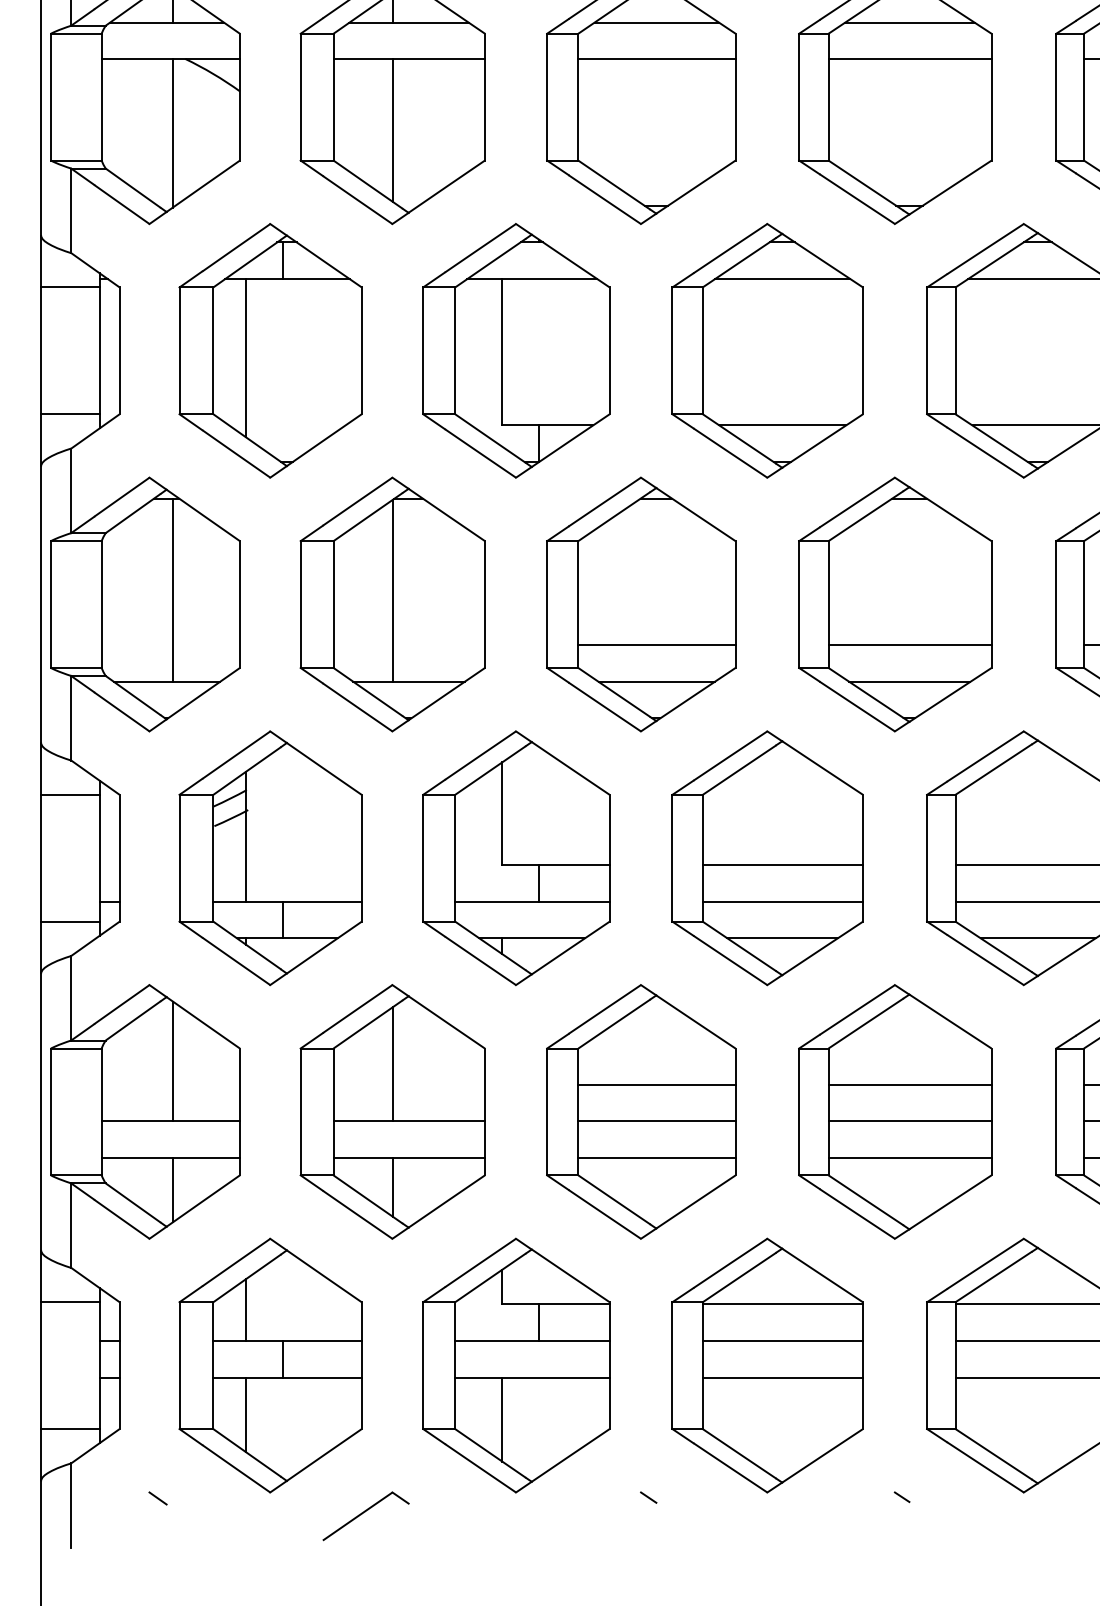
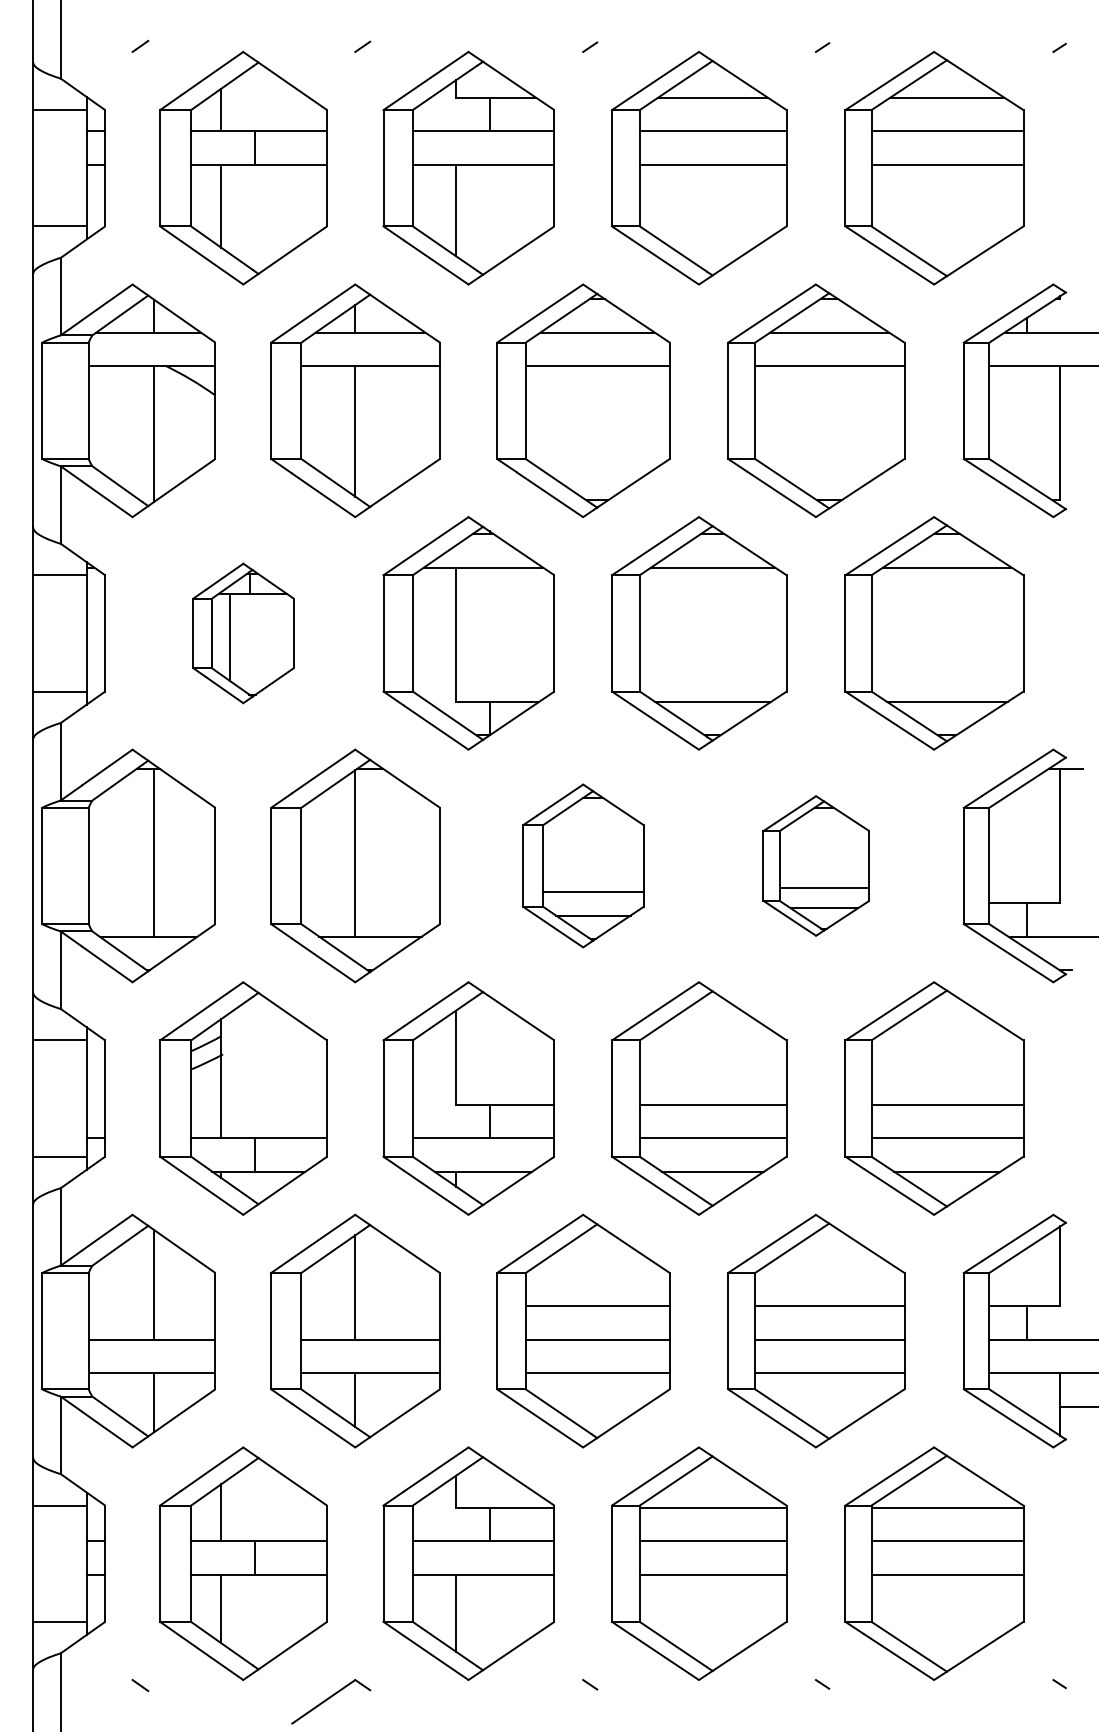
part: (270, 350) -> (243, 633), size x0.6
part: (641, 604) -> (583, 865), size x0.7
part: (895, 604) -> (816, 865), size x0.6

